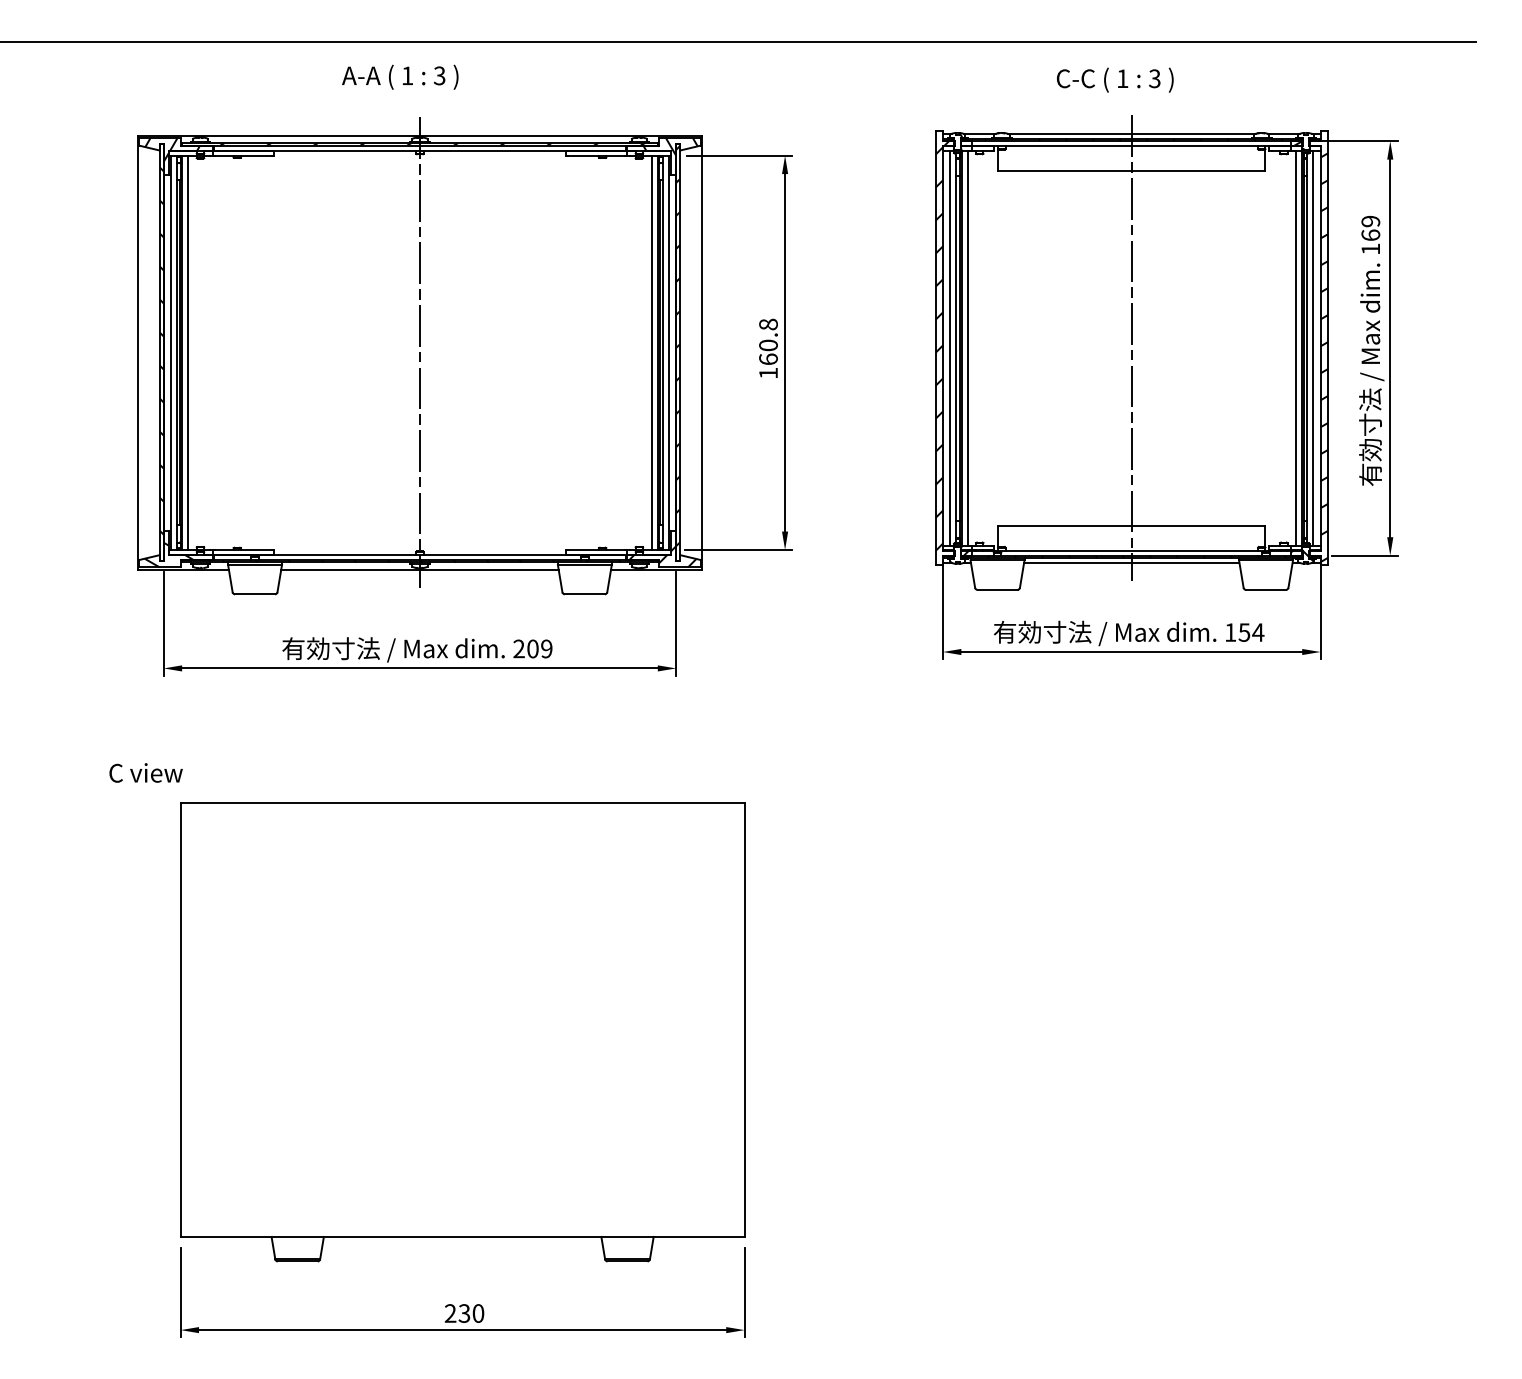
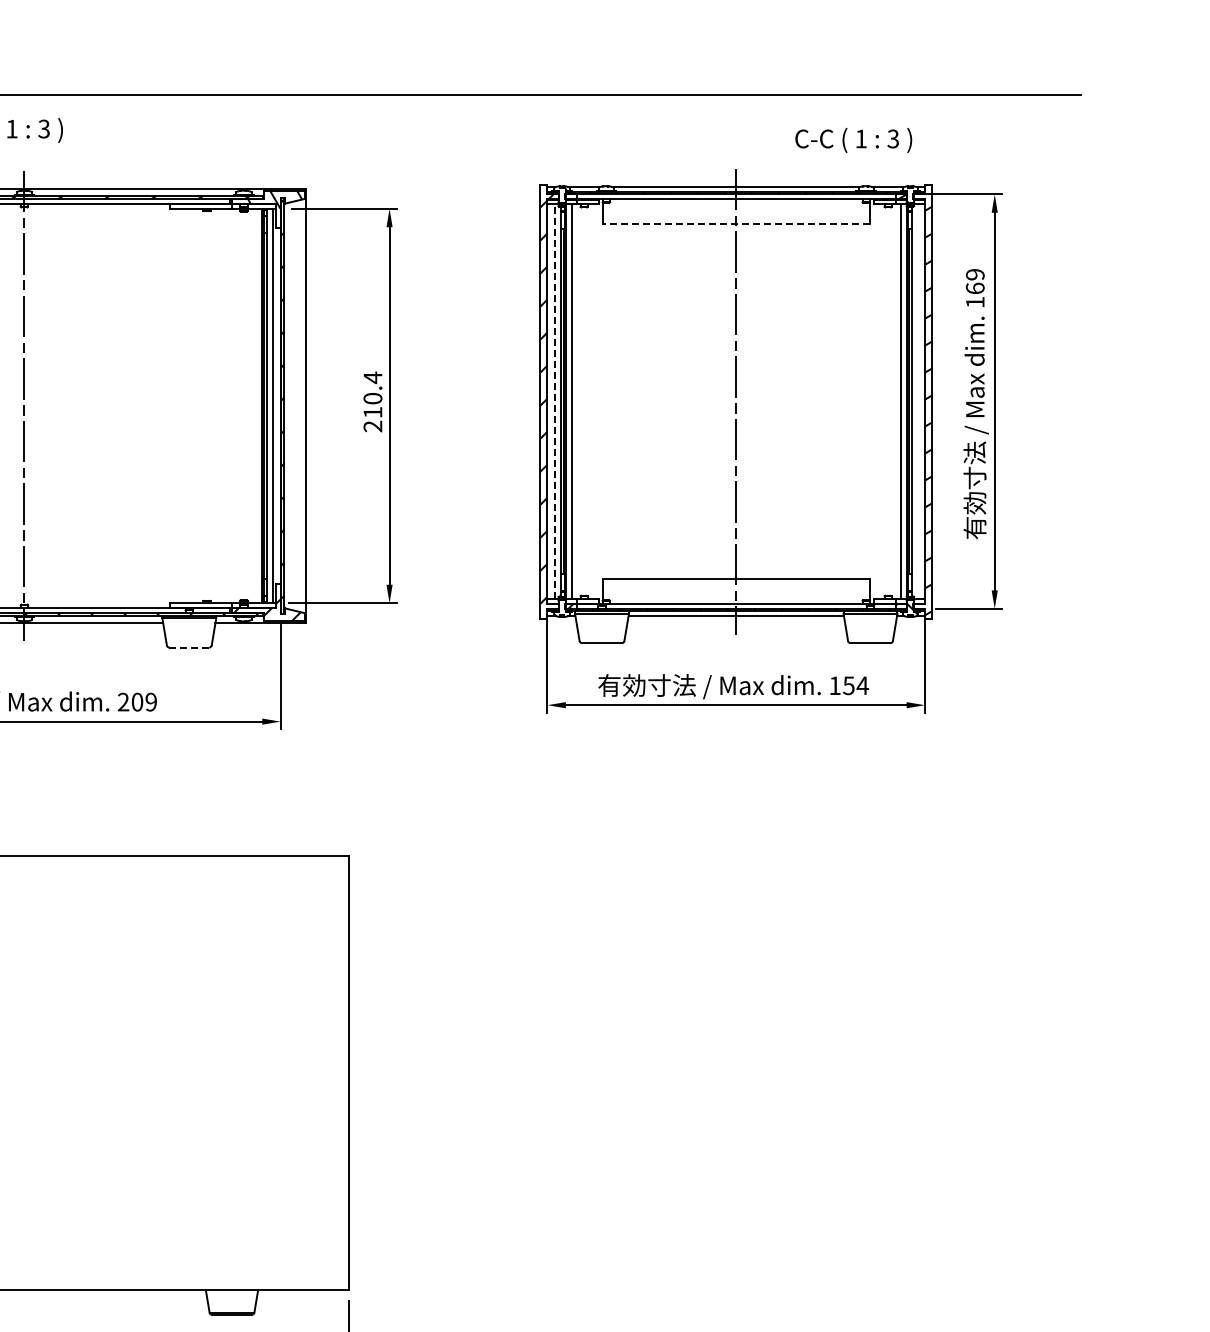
text: (1115, 79) -> (853, 139), moved
line: (1131, 170) -> (735, 223), solid -> dashed
line: (950, 347) -> (554, 400), solid -> dashed
text: (768, 348) -> (372, 401), 160.8 -> 210.4
line: (1313, 348) -> (917, 401), removed
line: (651, 352) -> (255, 405), removed
line: (584, 594) -> (188, 647), solid -> dashed

